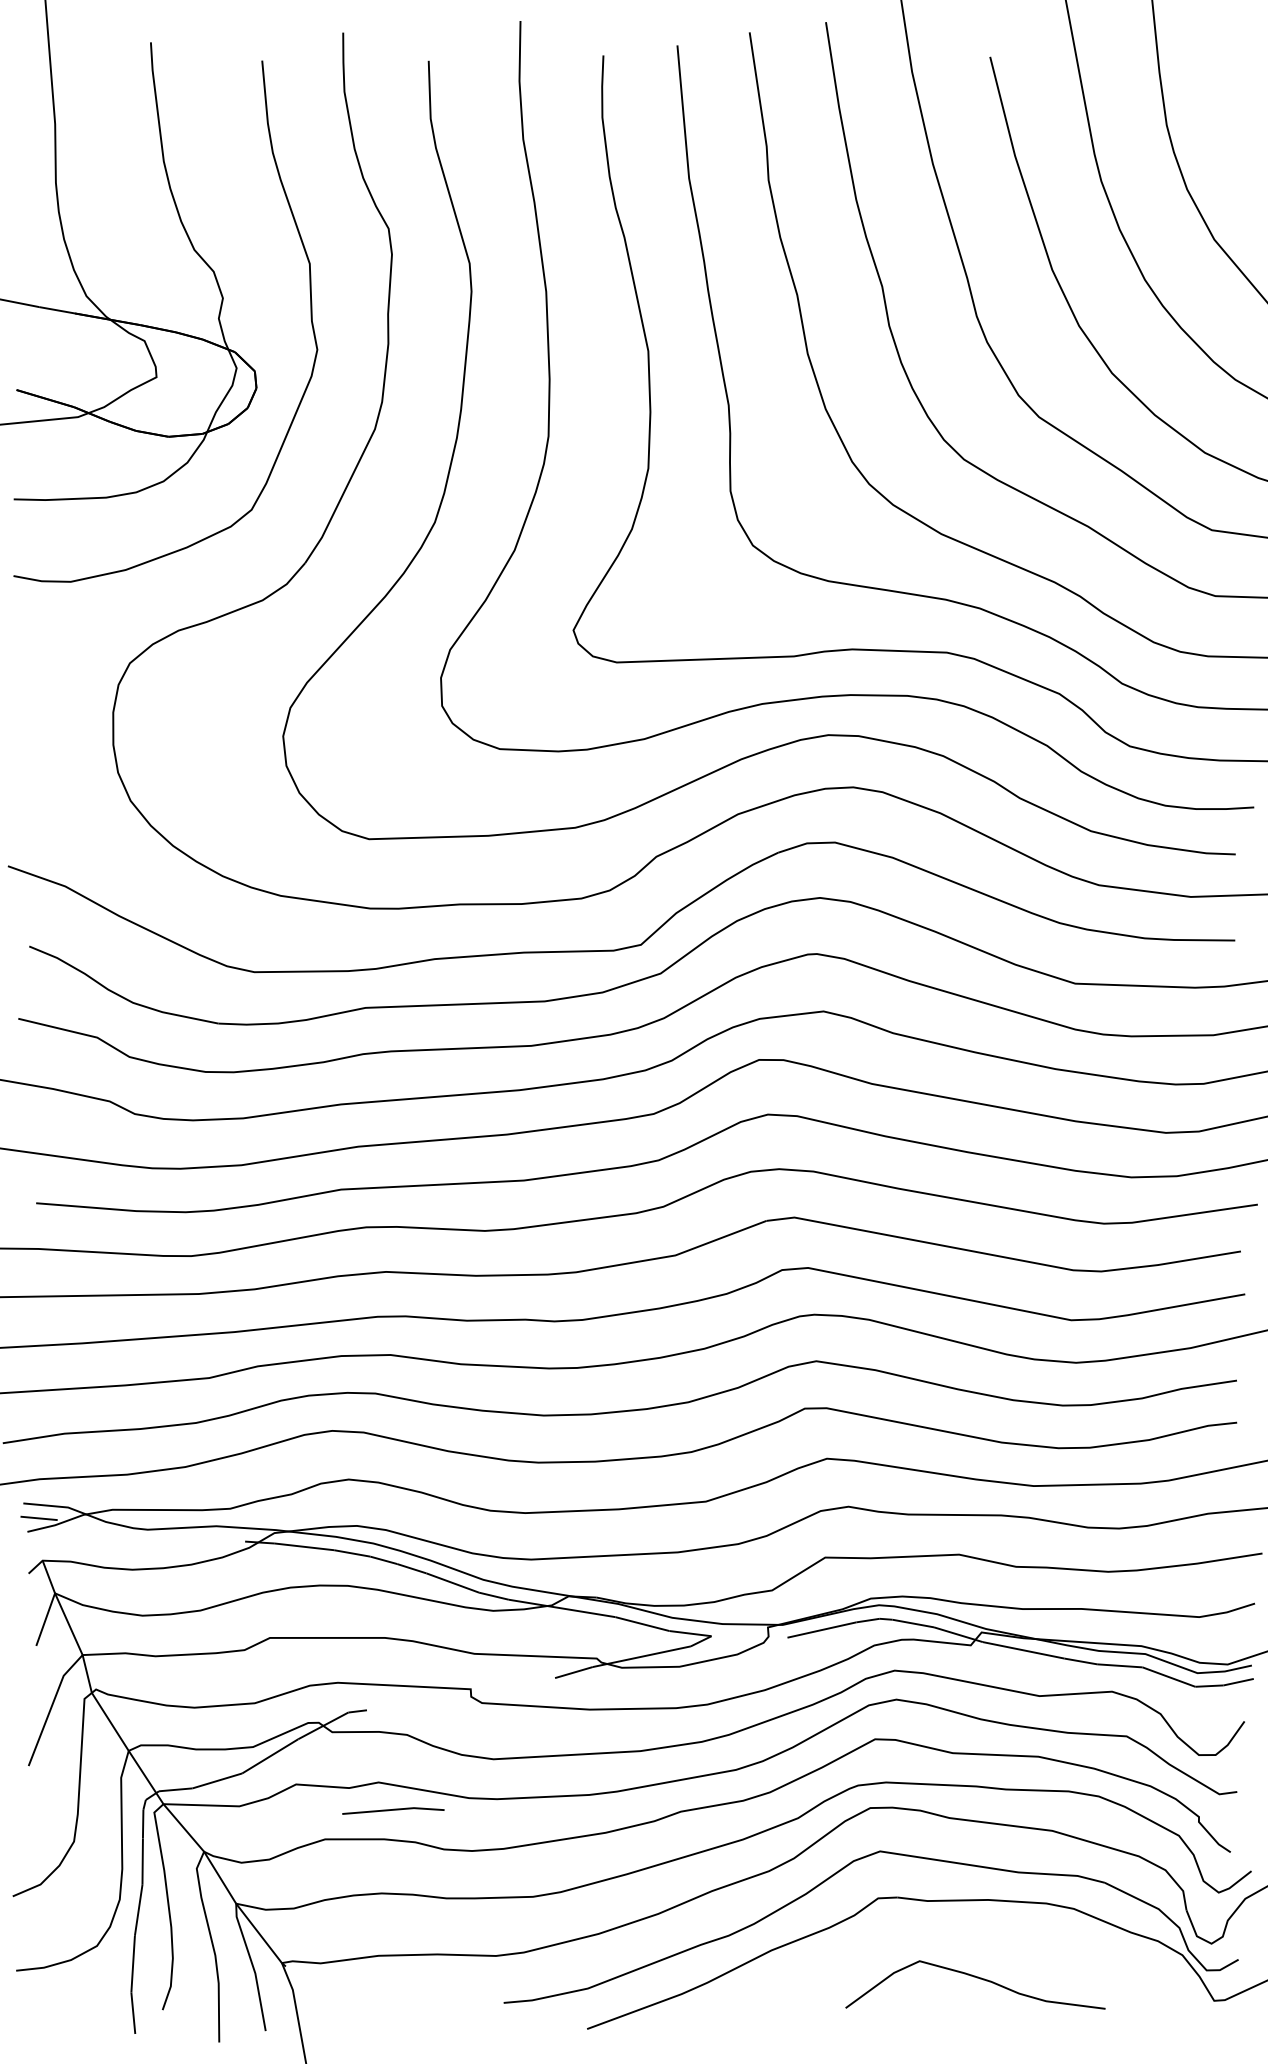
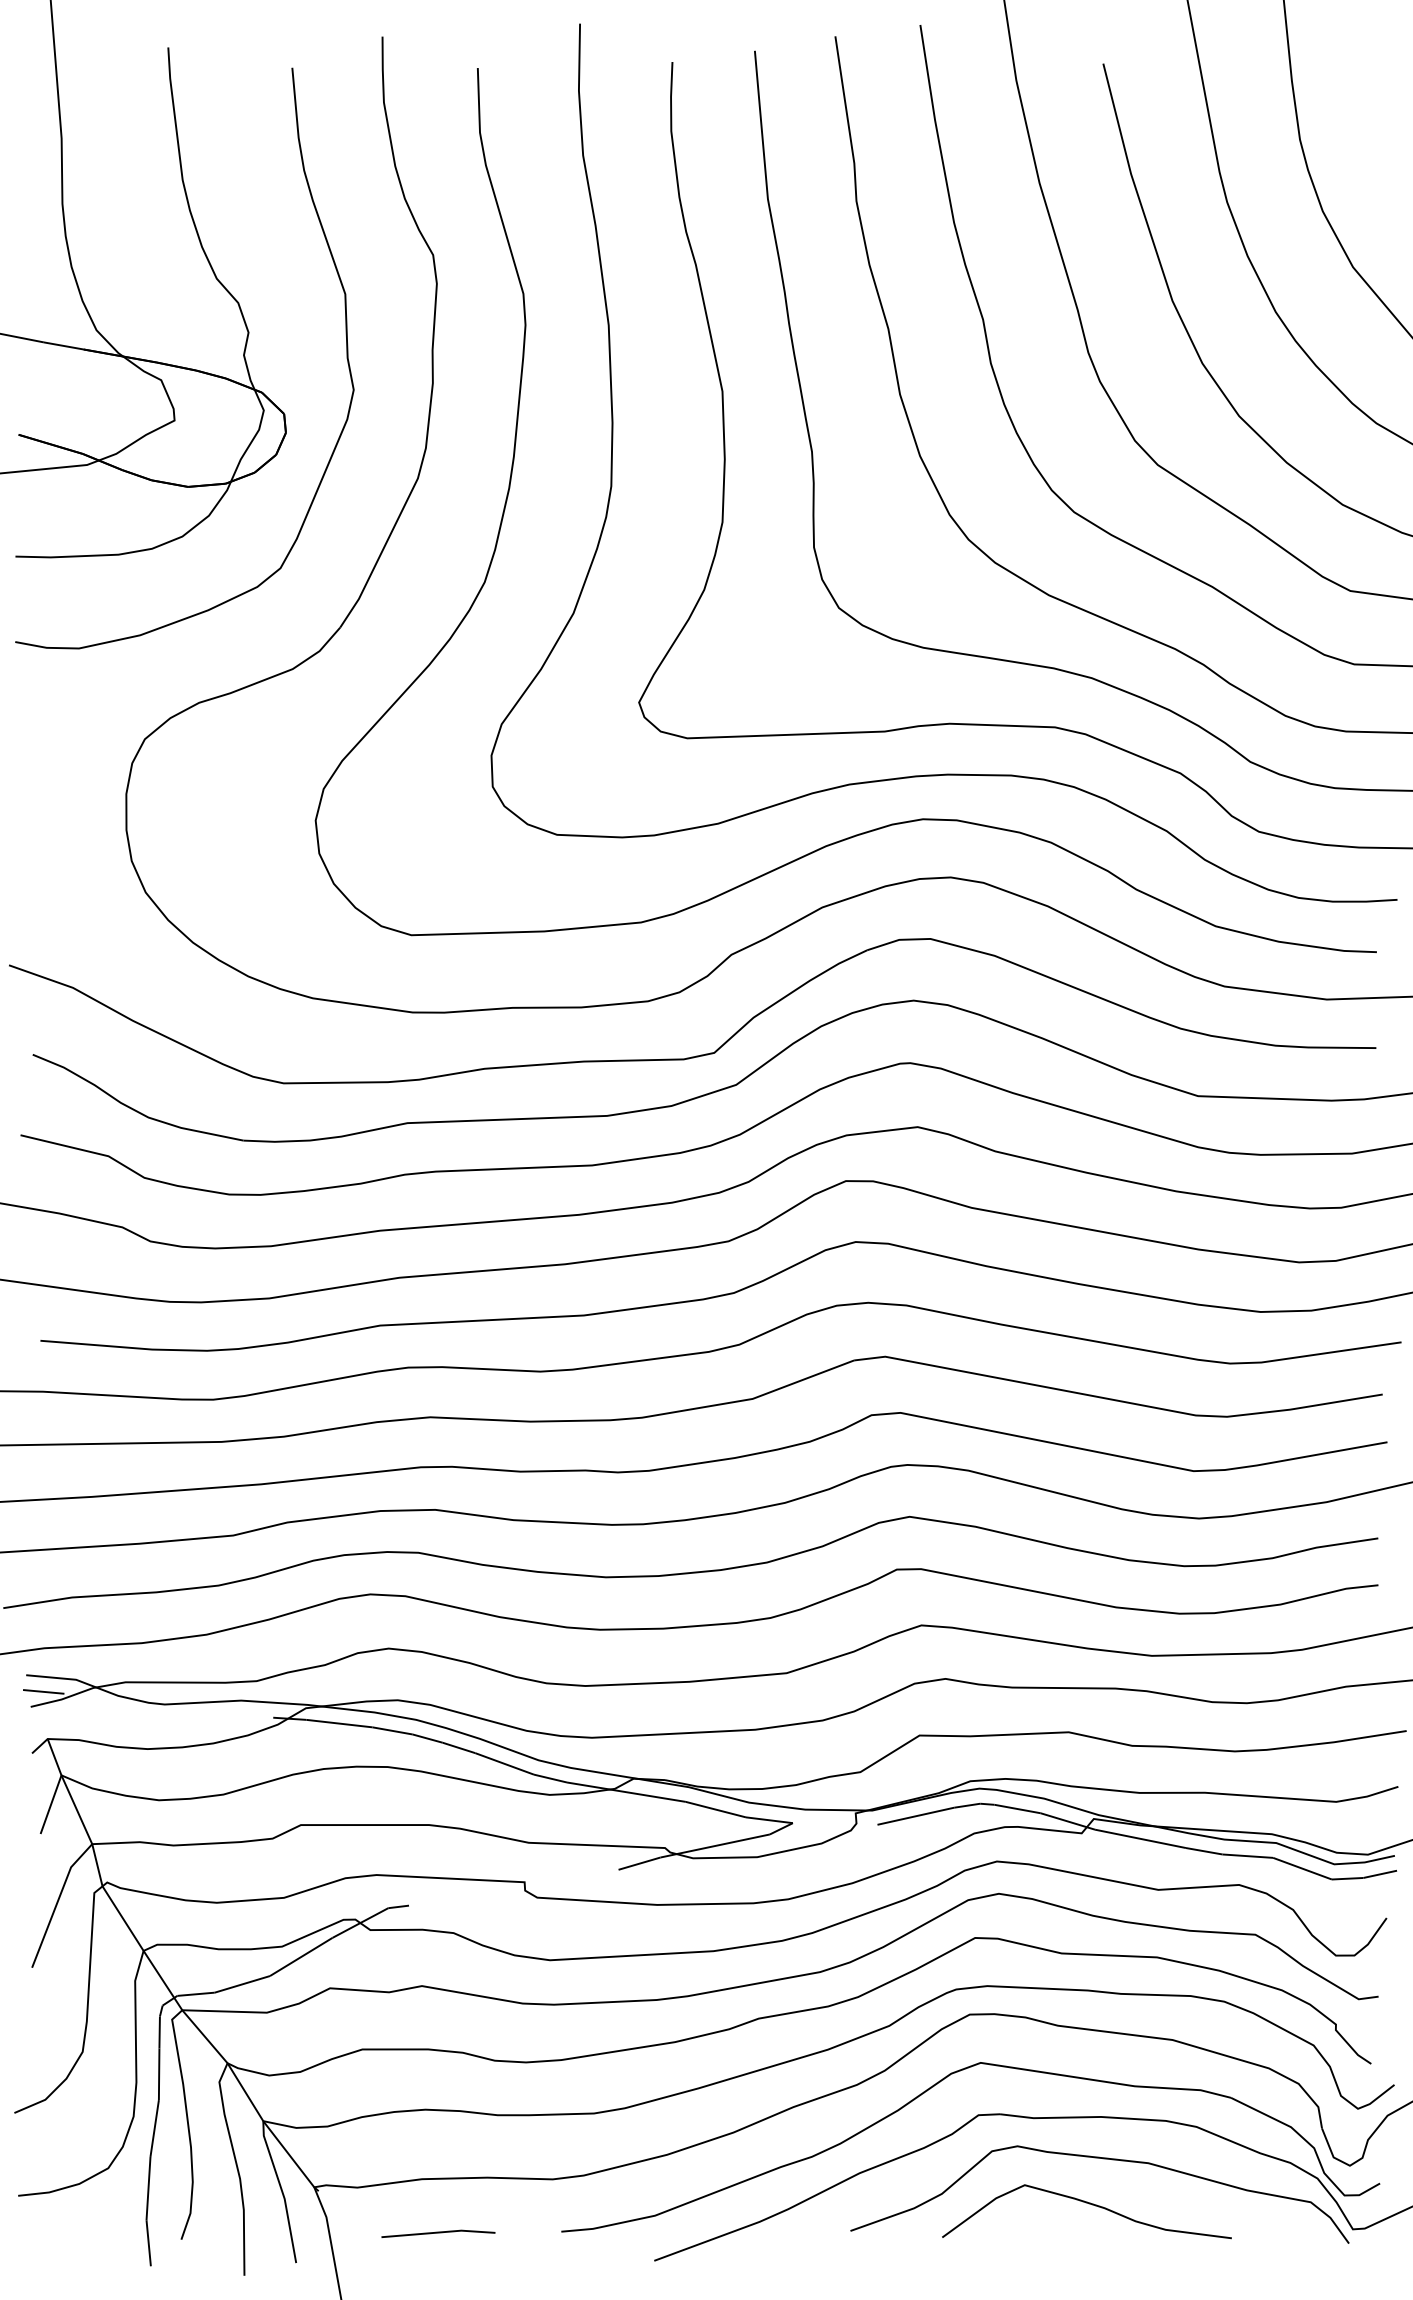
line: (393, 1810) -> (438, 2233), moved
curve: (990, 1938) -> (1103, 2159), added

